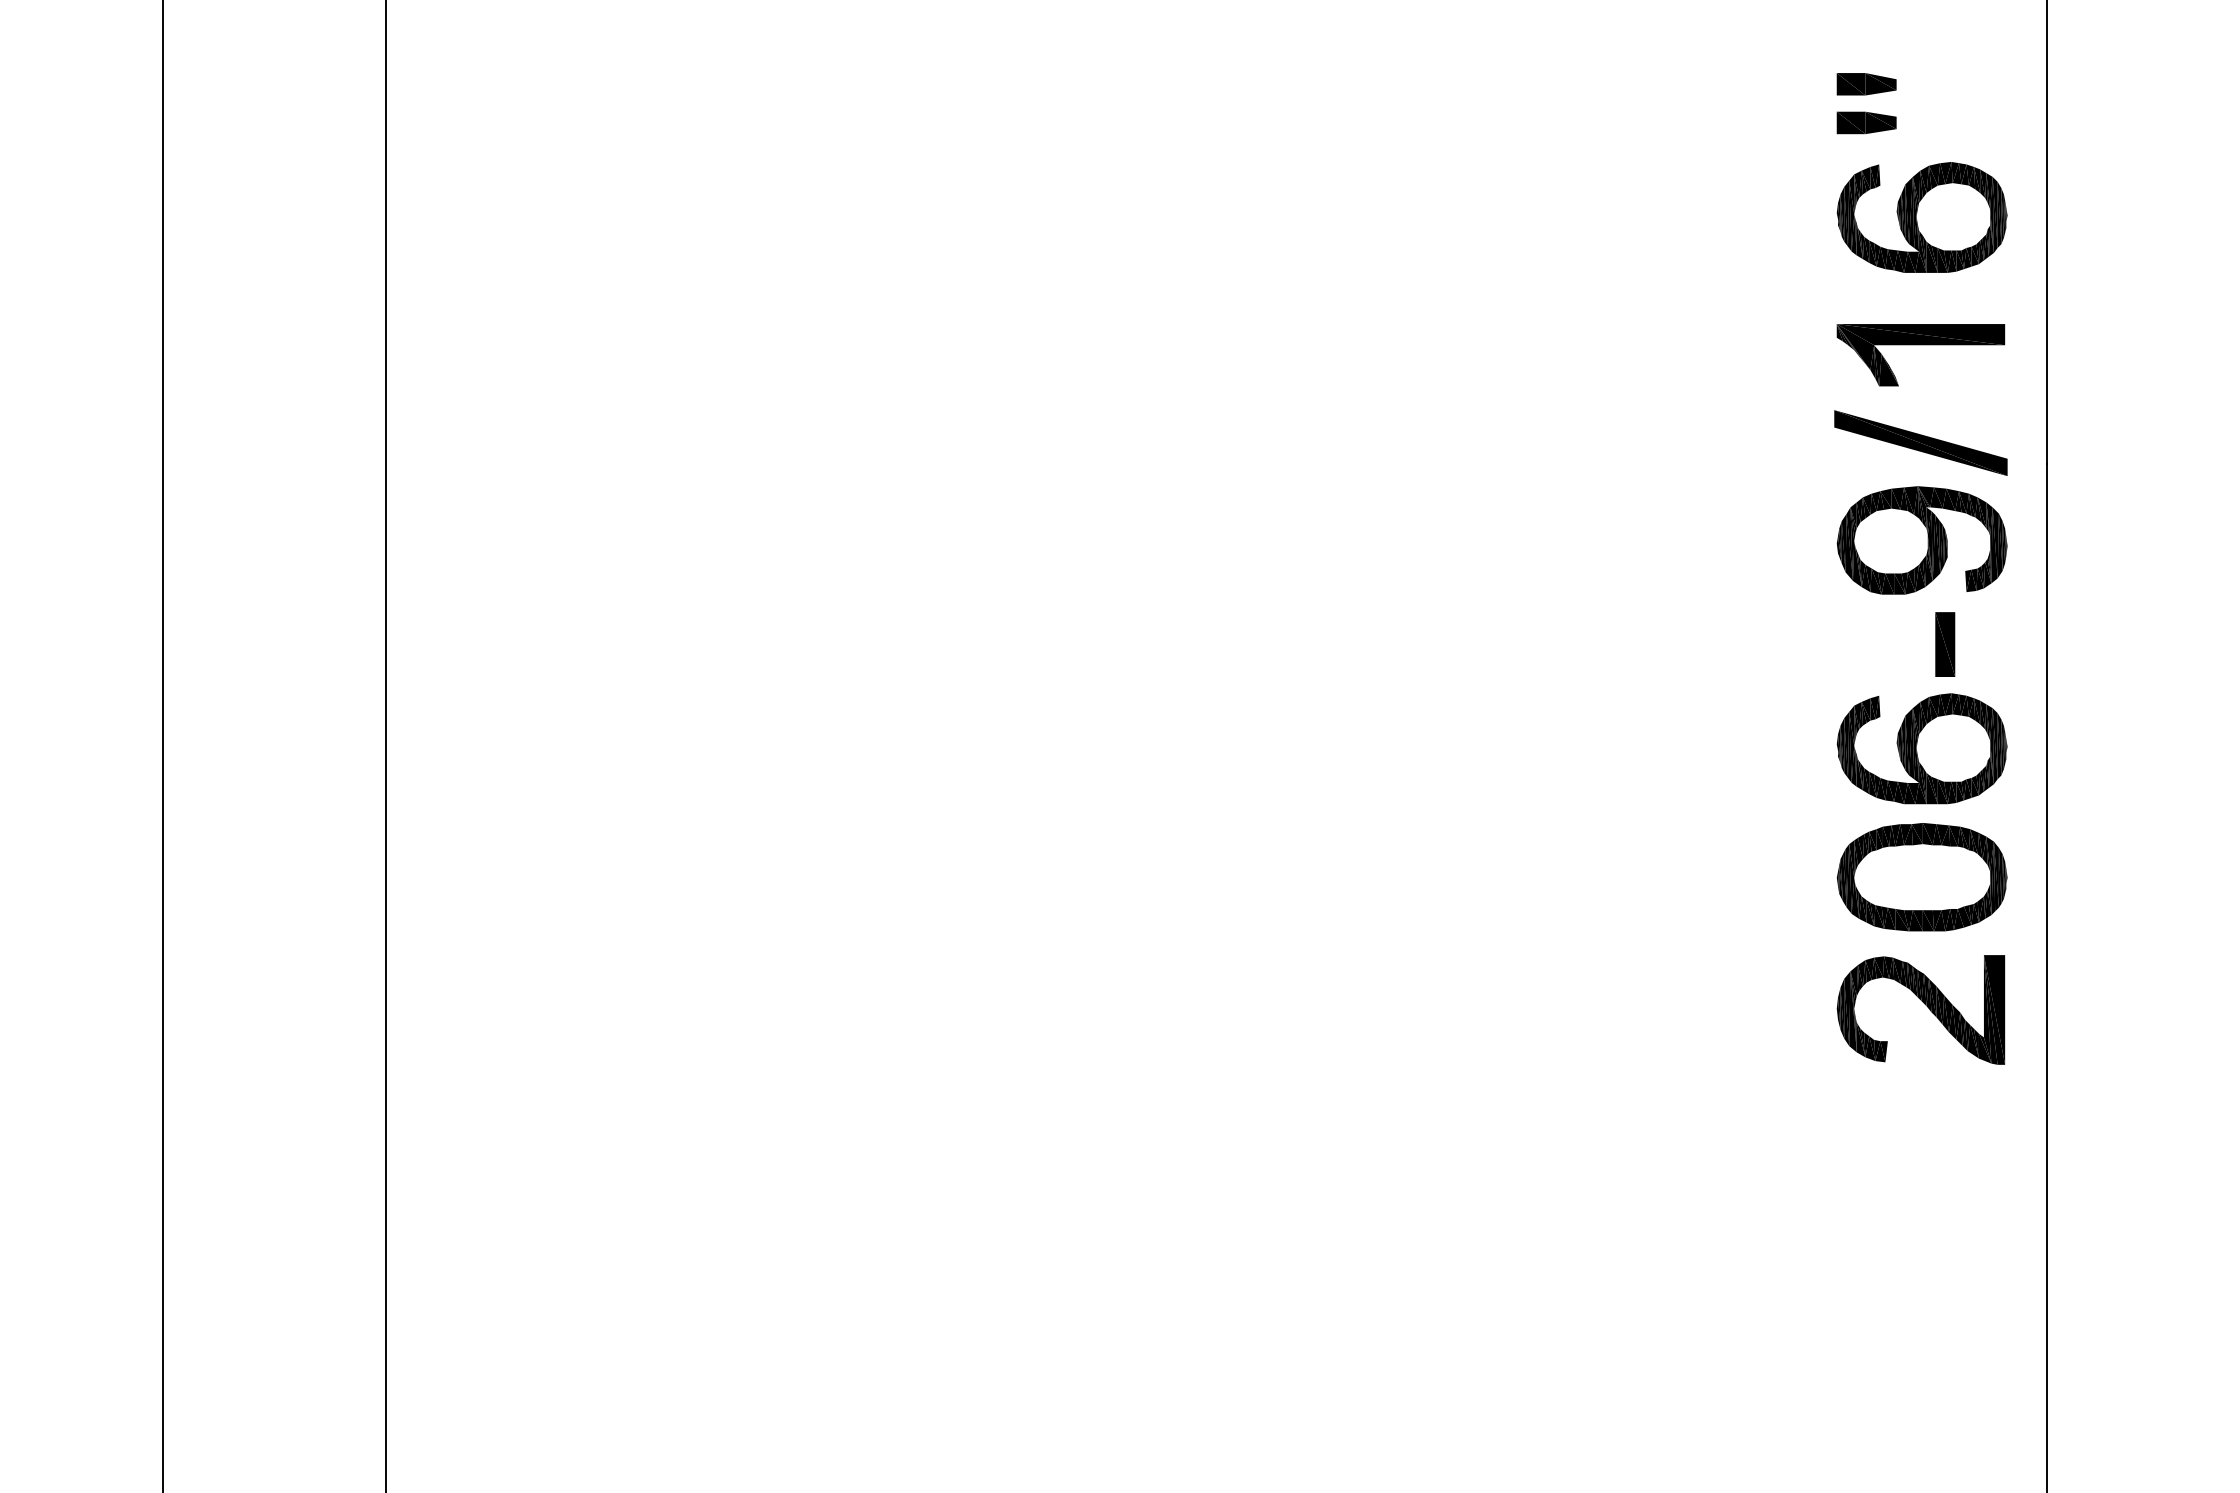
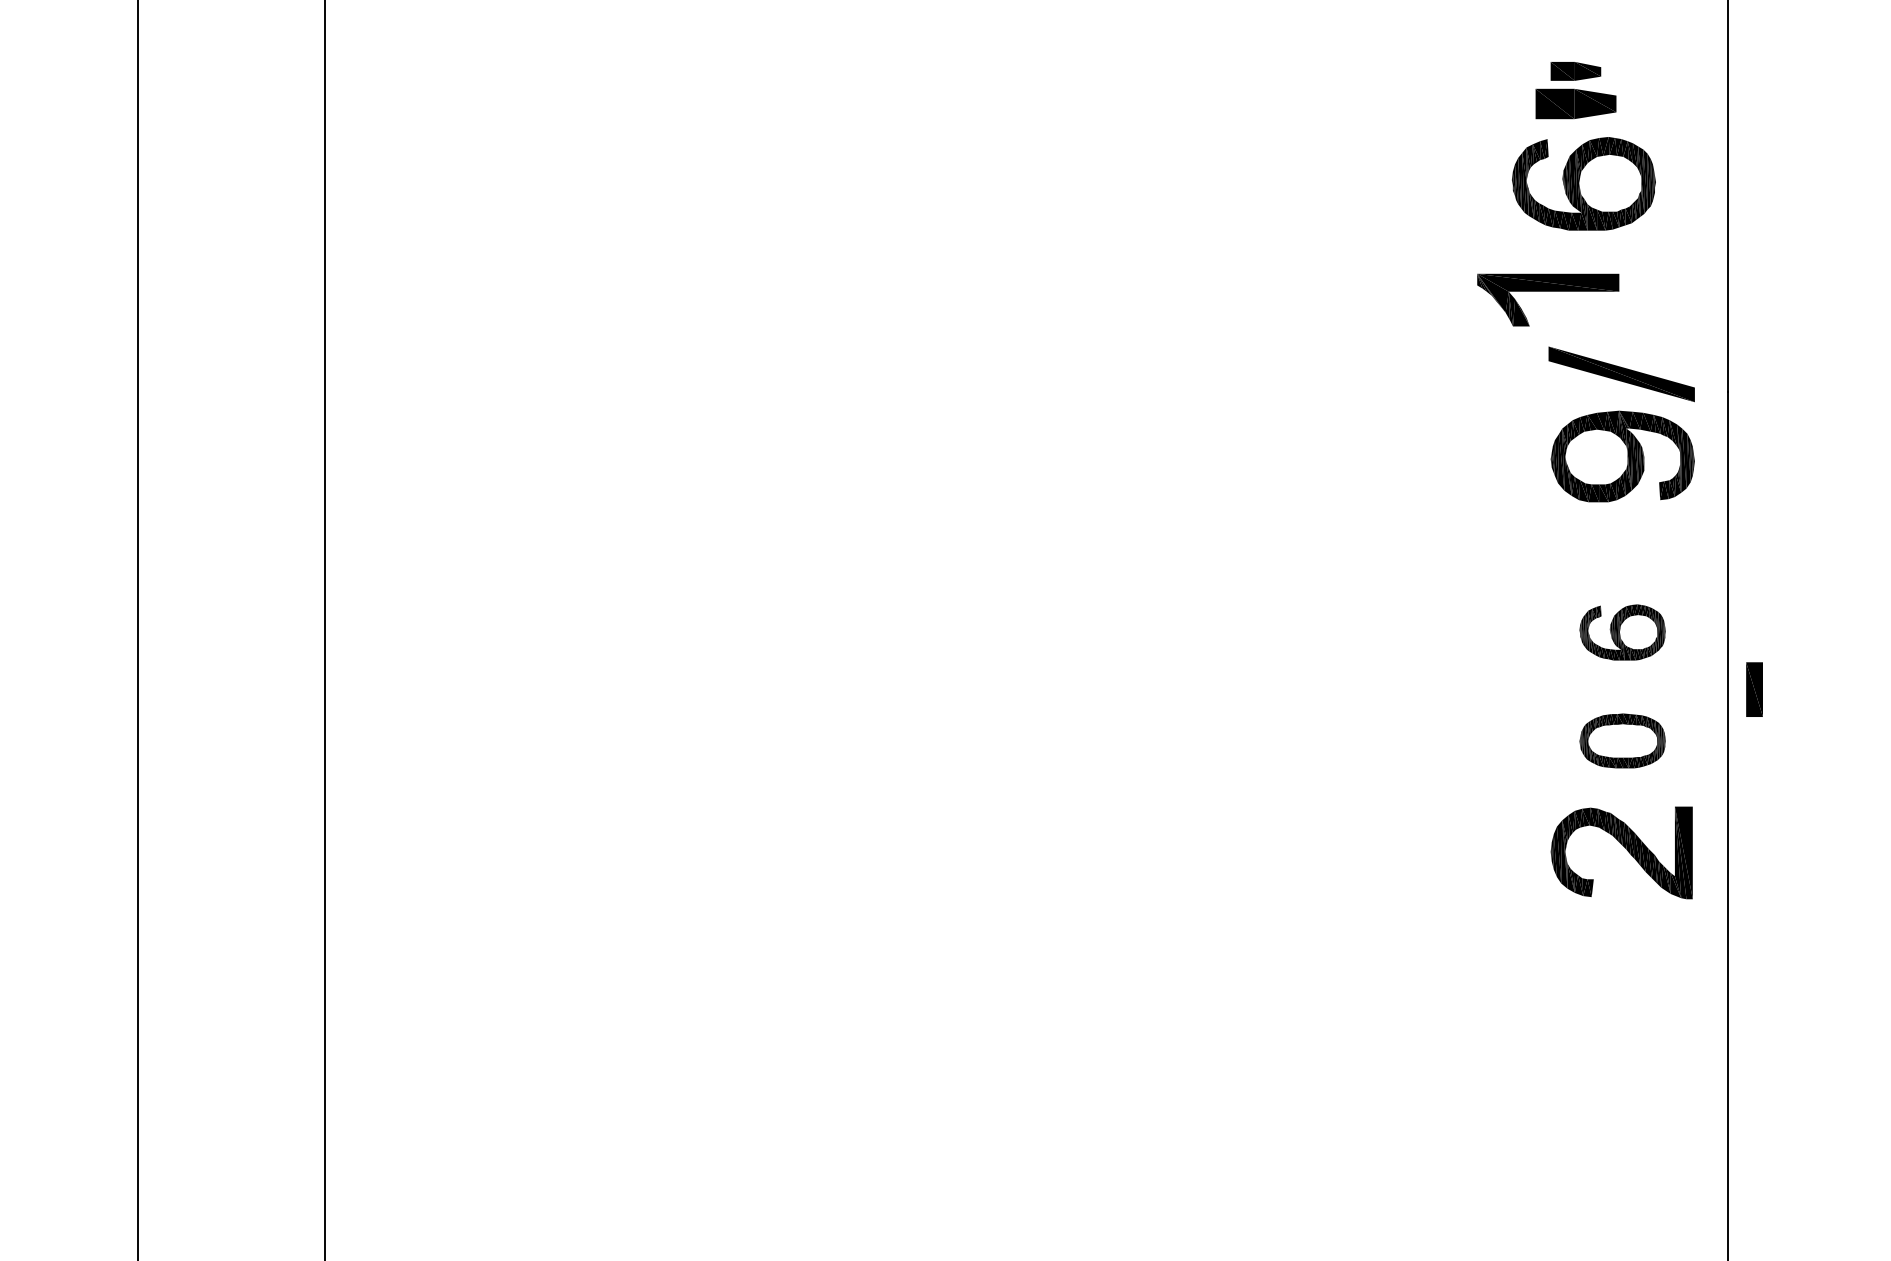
part: (1866, 122) -> (1575, 103), size x1.6
part: (1921, 217) -> (1583, 183), moved
part: (1920, 345) -> (1547, 291), moved
part: (1945, 644) -> (1754, 689), moved
part: (1921, 748) -> (1622, 632), size x0.6
part: (1921, 877) -> (1622, 741), size x0.6

